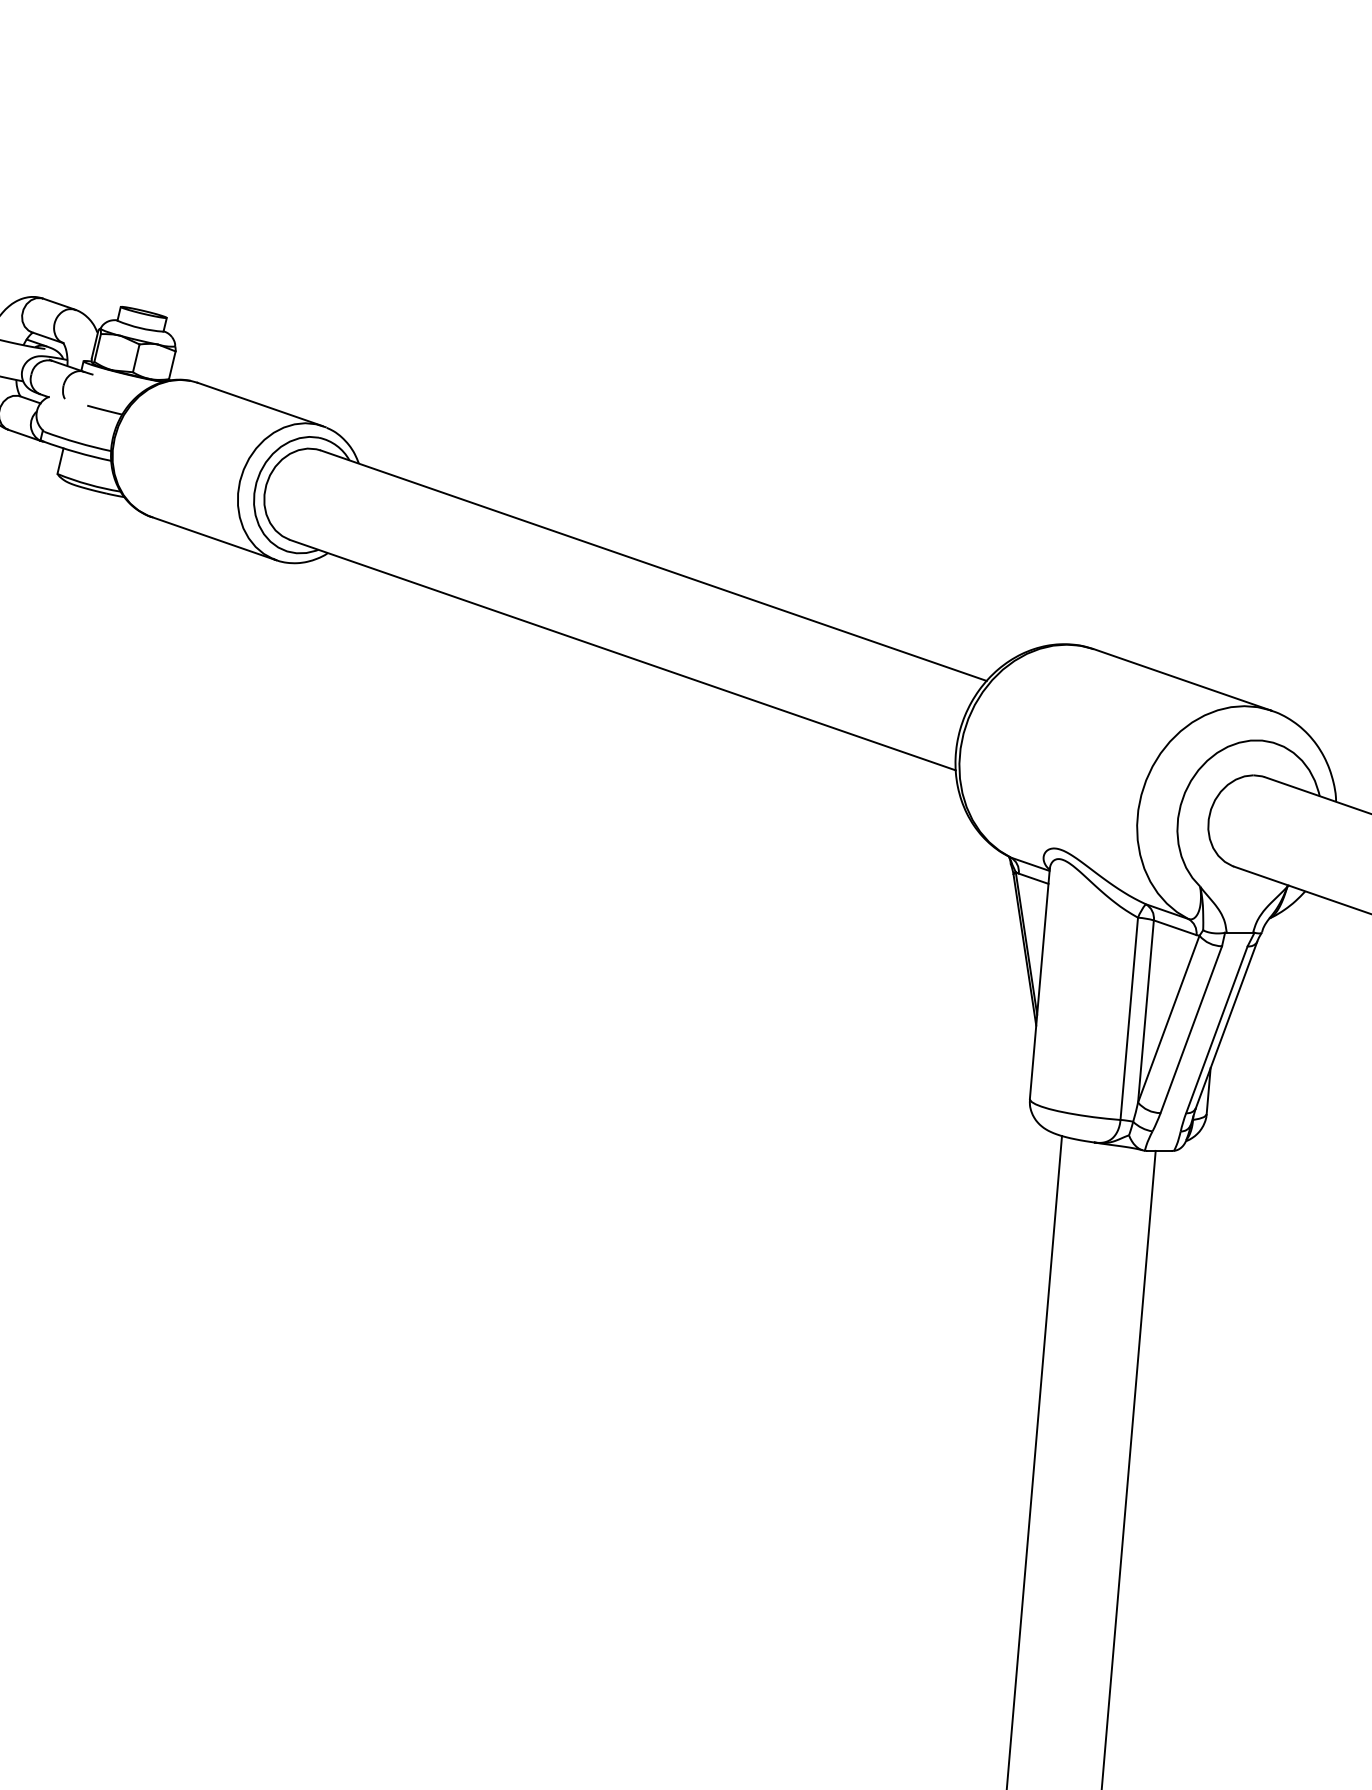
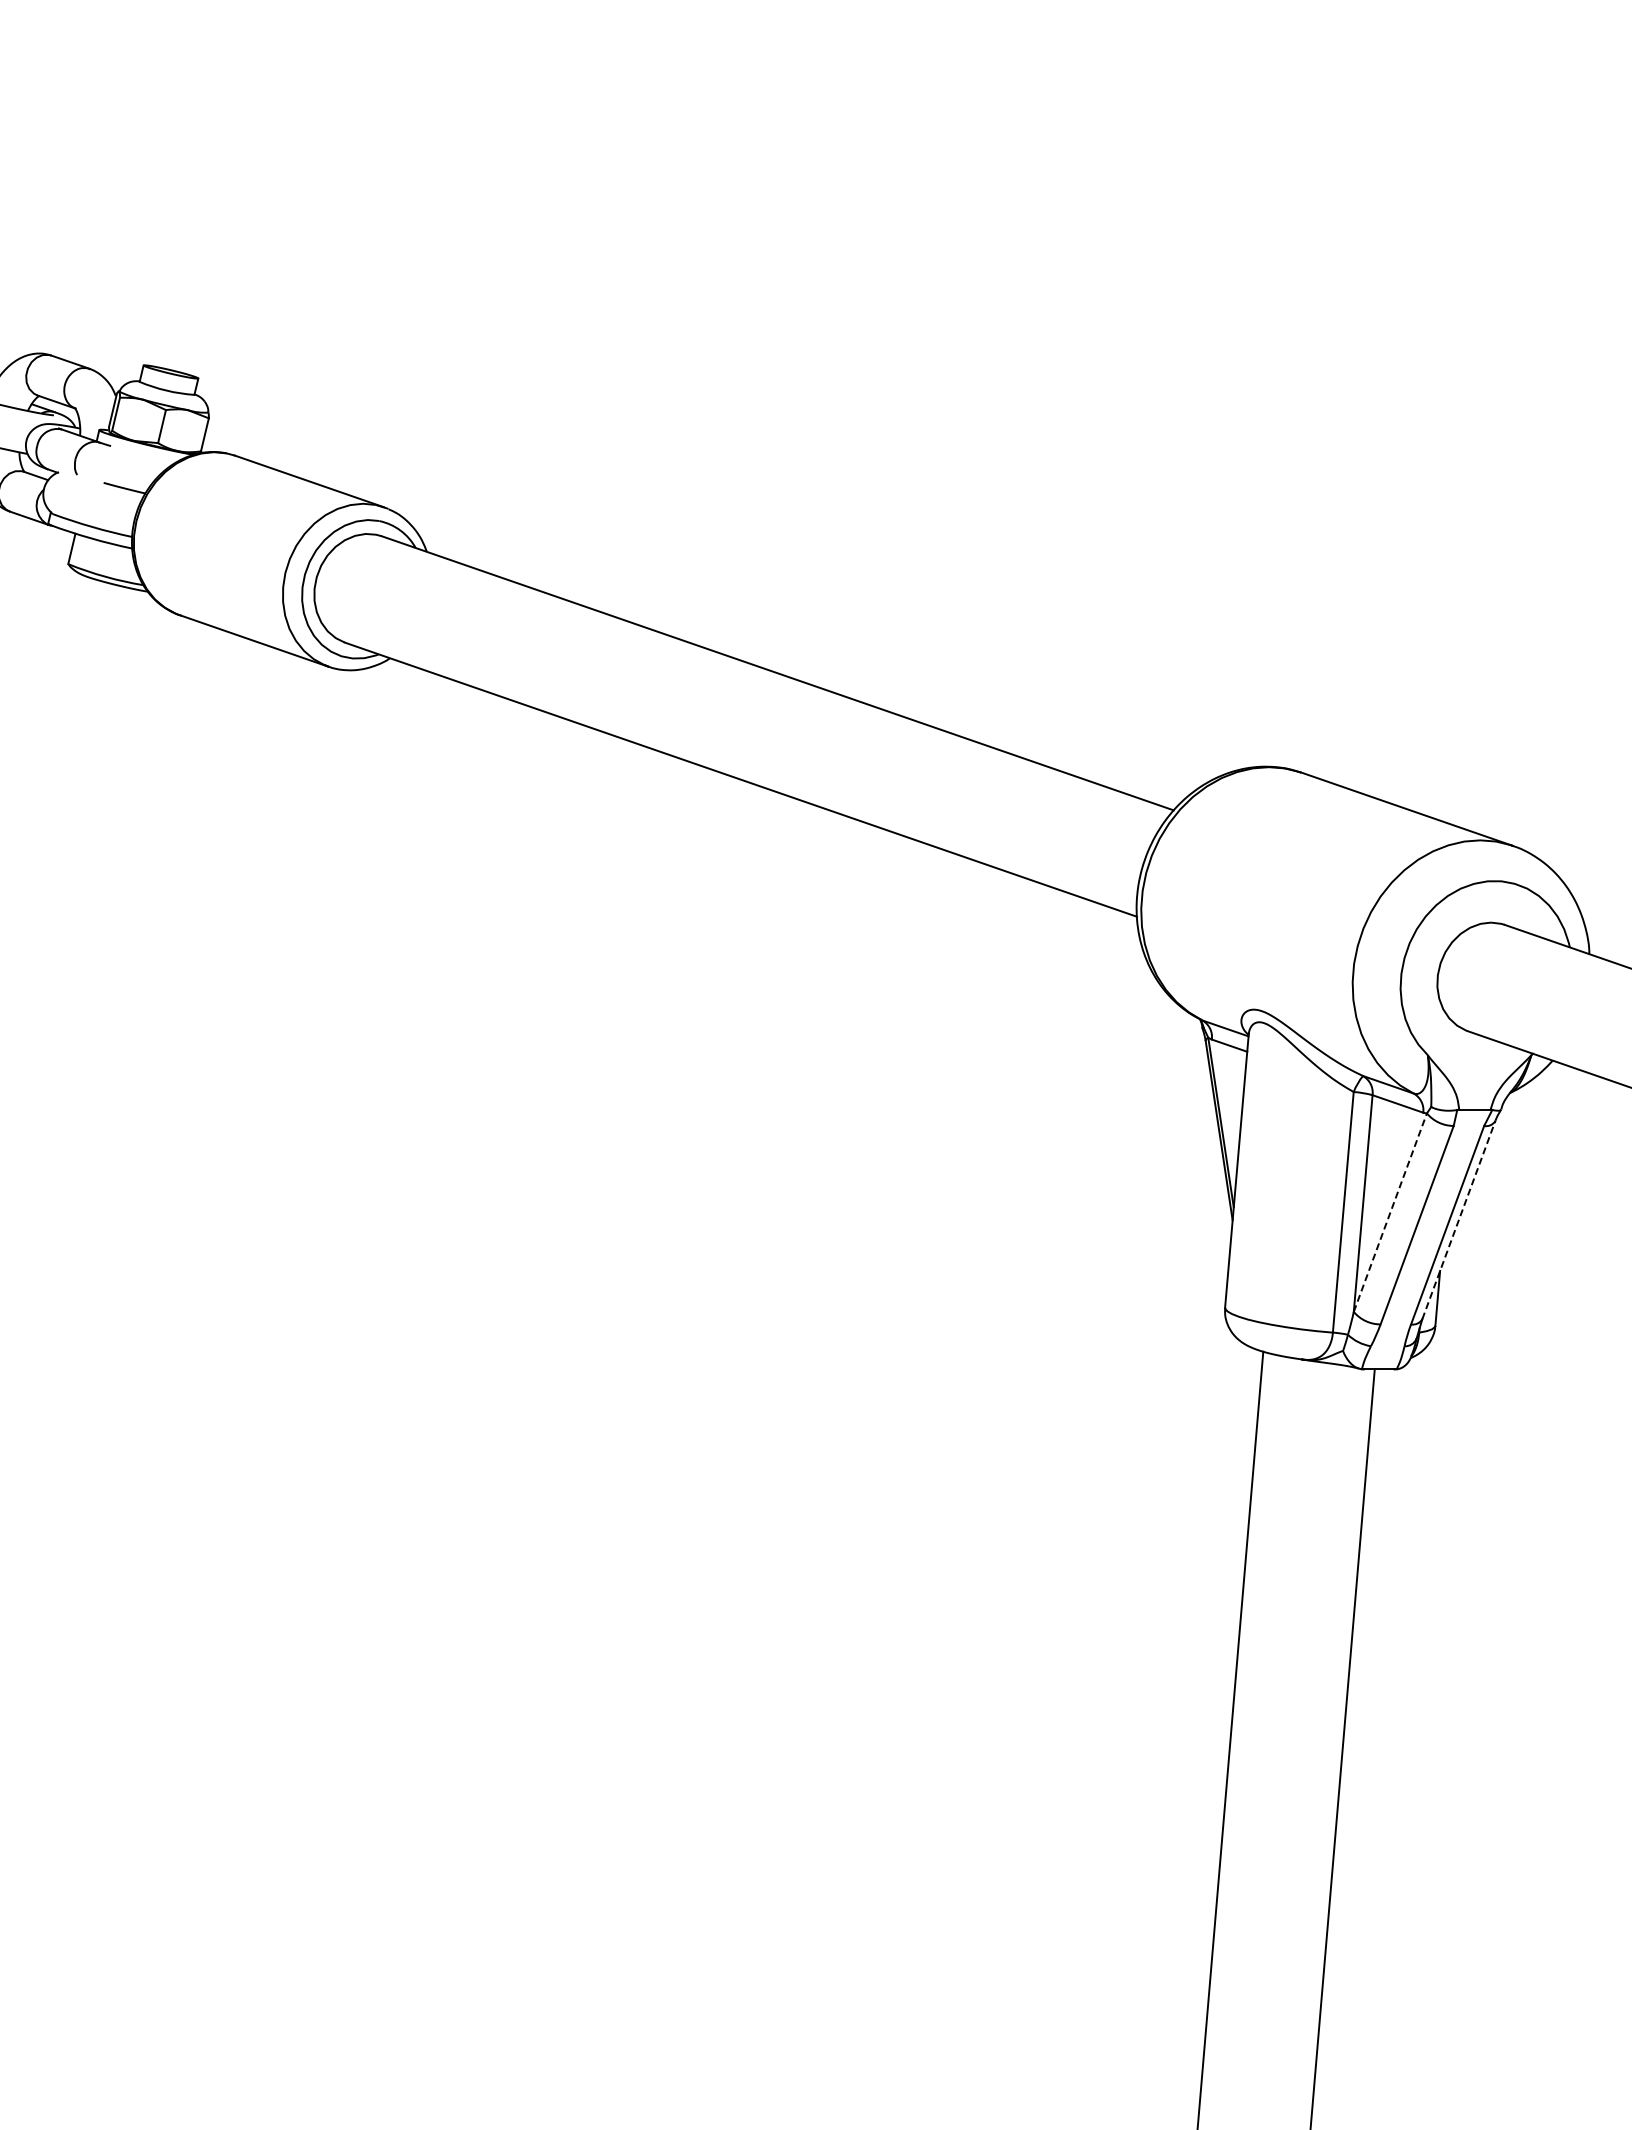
line: (1168, 1018) -> (1390, 1212), solid -> dashed
line: (1226, 1025) -> (1458, 1220), solid -> dashed

